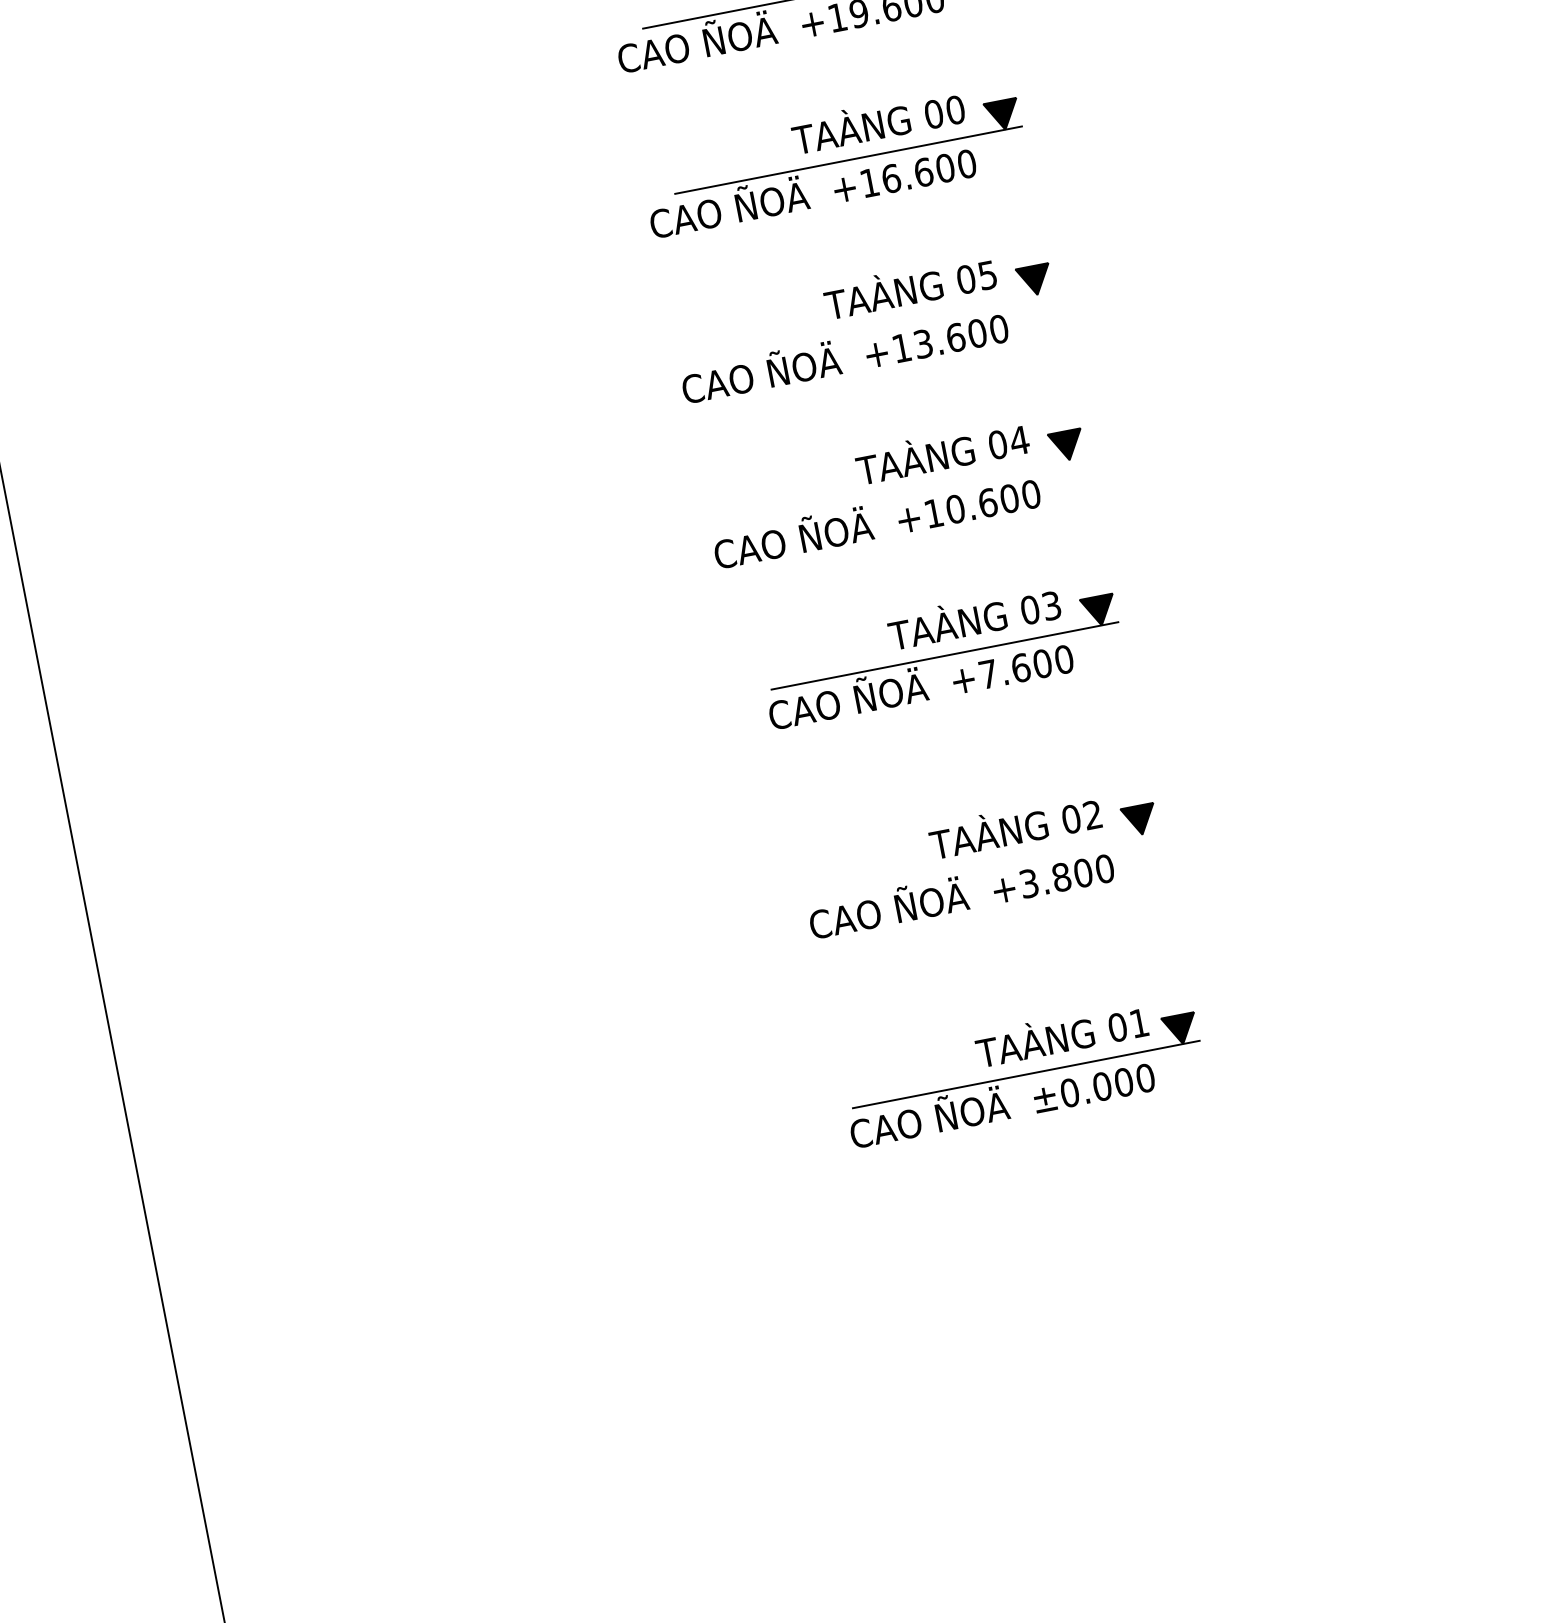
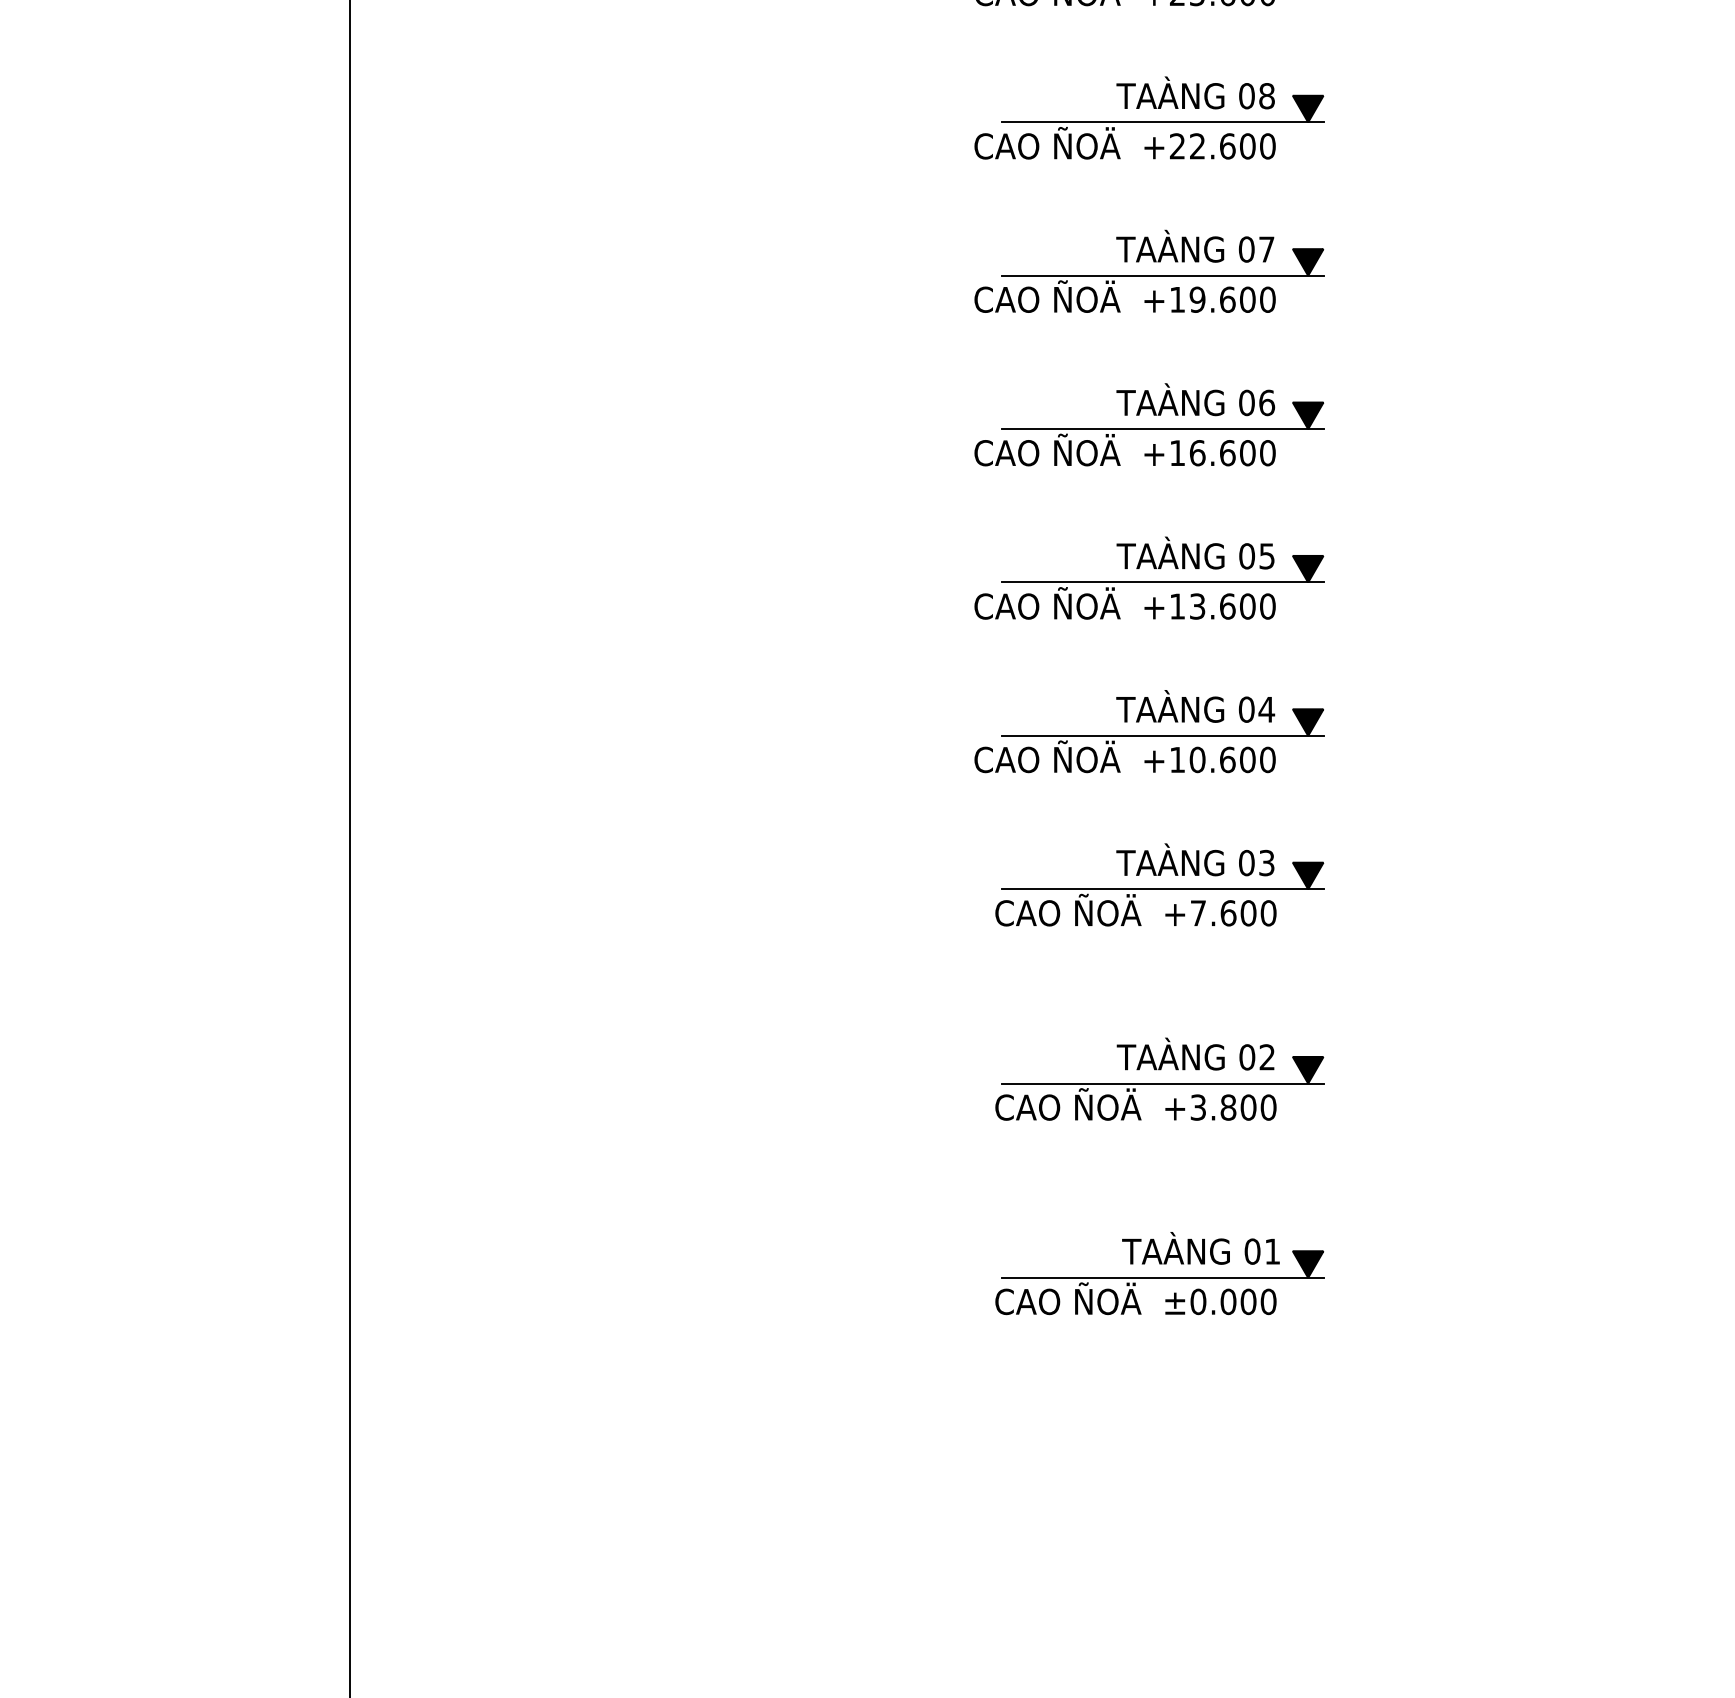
text: (956, 109) -> (1267, 402), 00 -> 06
line: (880, 325) -> (1162, 582), added
line: (912, 490) -> (1162, 735), added
line: (985, 865) -> (1162, 1083), added

